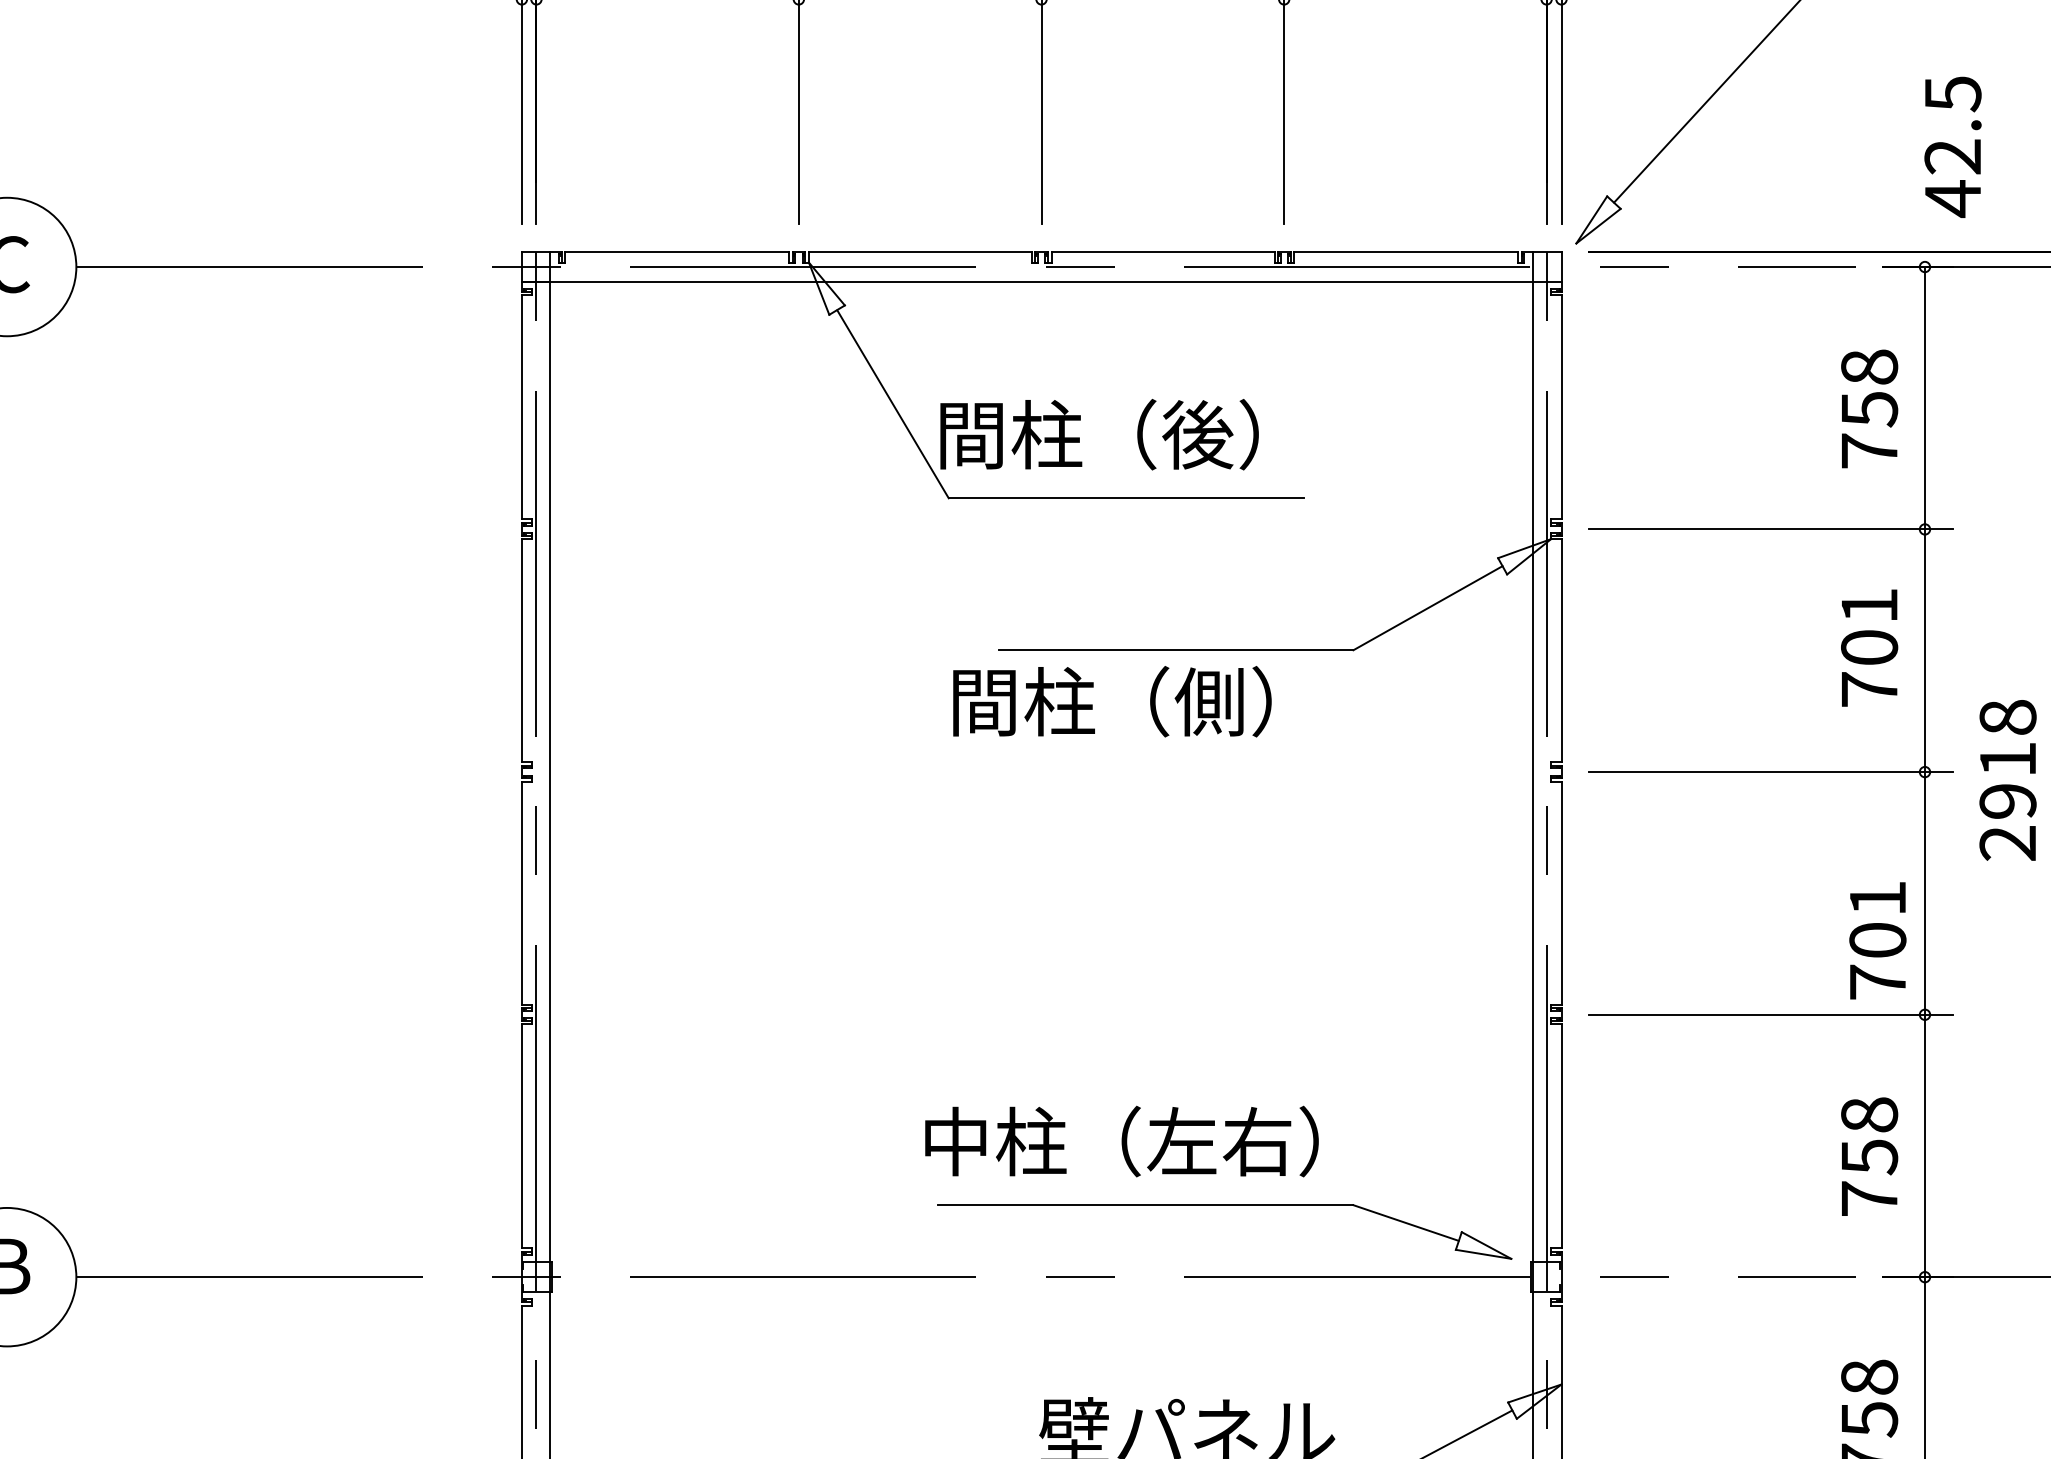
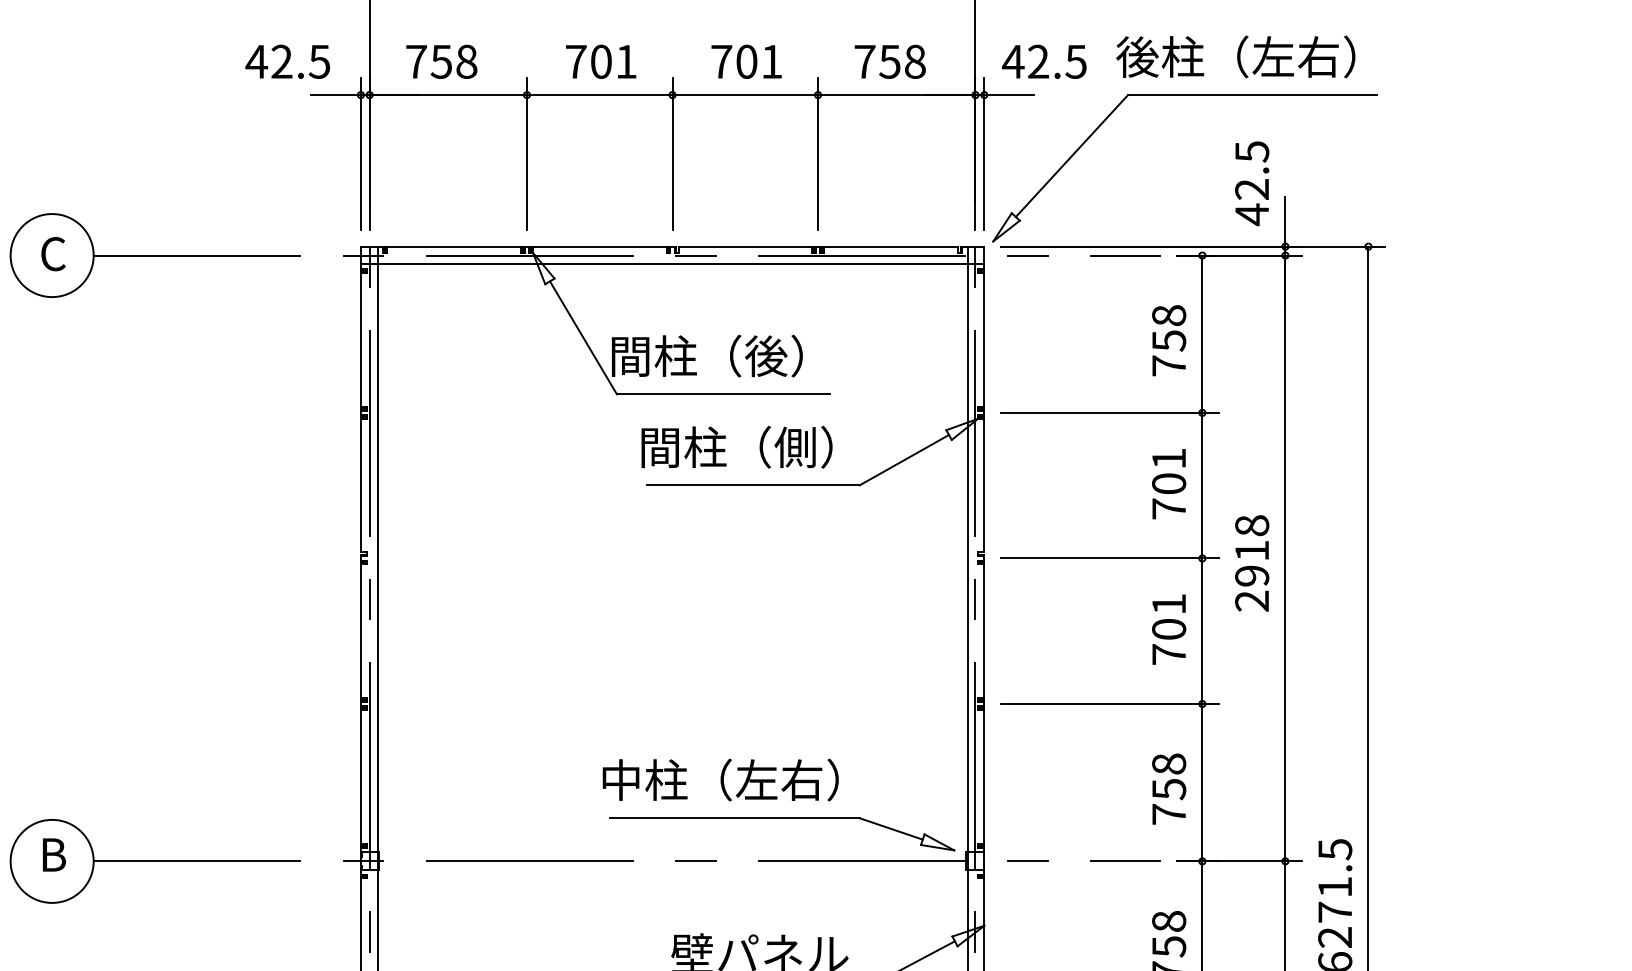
text: (1953, 146) -> (1252, 183), moved
text: (1111, 700) -> (736, 446), moved
text: (1878, 940) -> (1169, 629), moved

